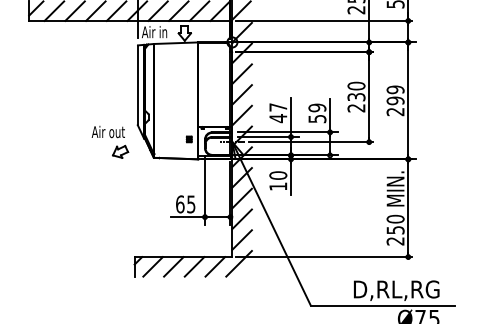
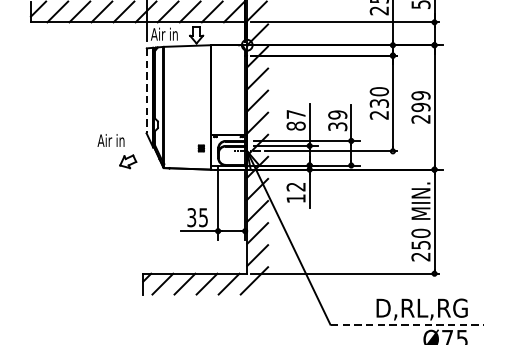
line: (137, 85) -> (146, 91), solid -> dashed
text: (278, 118) -> (296, 126), 47 -> 87
text: (316, 118) -> (336, 126), 59 -> 39
text: (116, 131) -> (123, 140), Air out -> Air in
text: (278, 175) -> (296, 186), 10 -> 12
text: (180, 204) -> (192, 217), 65 -> 35
line: (382, 305) -> (407, 325), solid -> dashed

